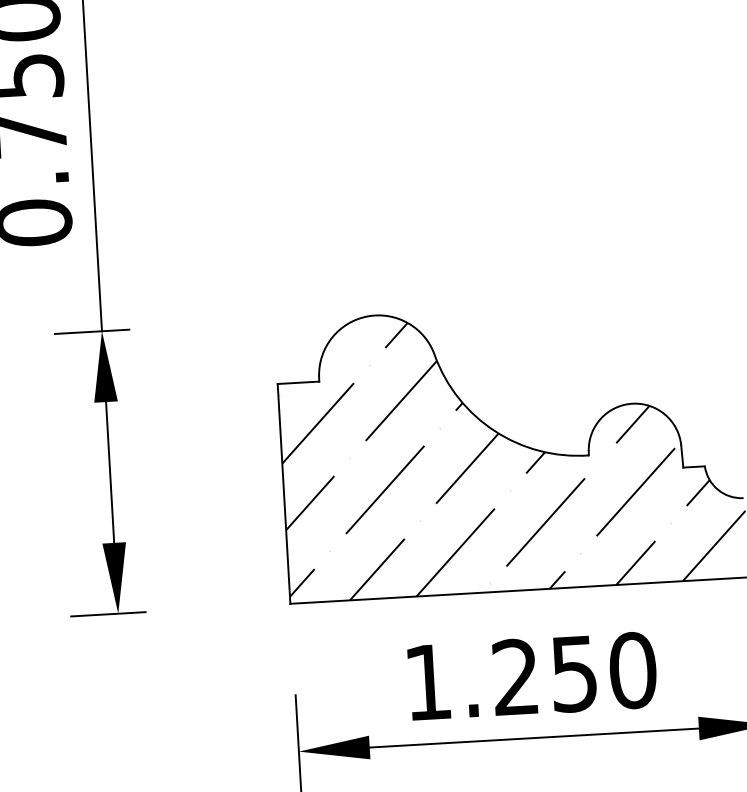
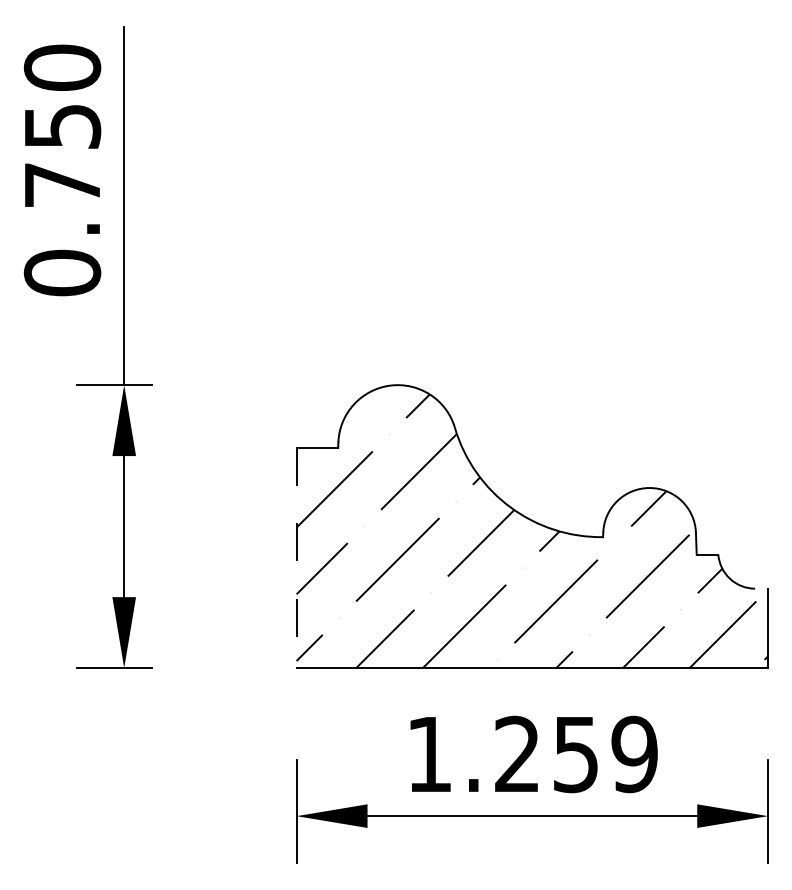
line: (283, 494) -> (296, 558), solid -> dashed
text: (632, 670) -> (634, 754), 1.250 -> 1.259

